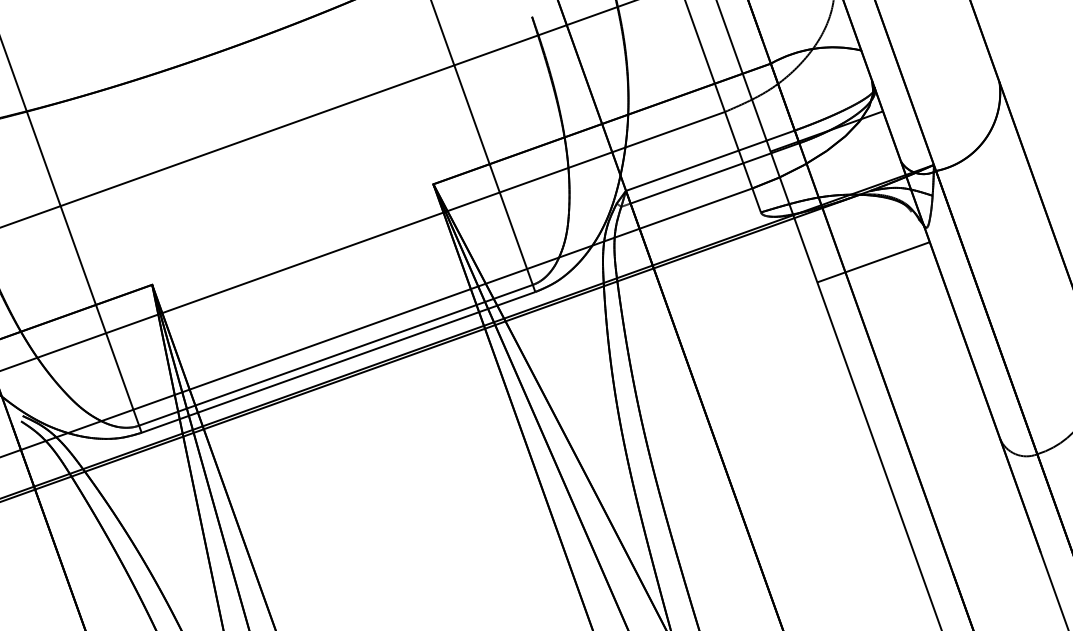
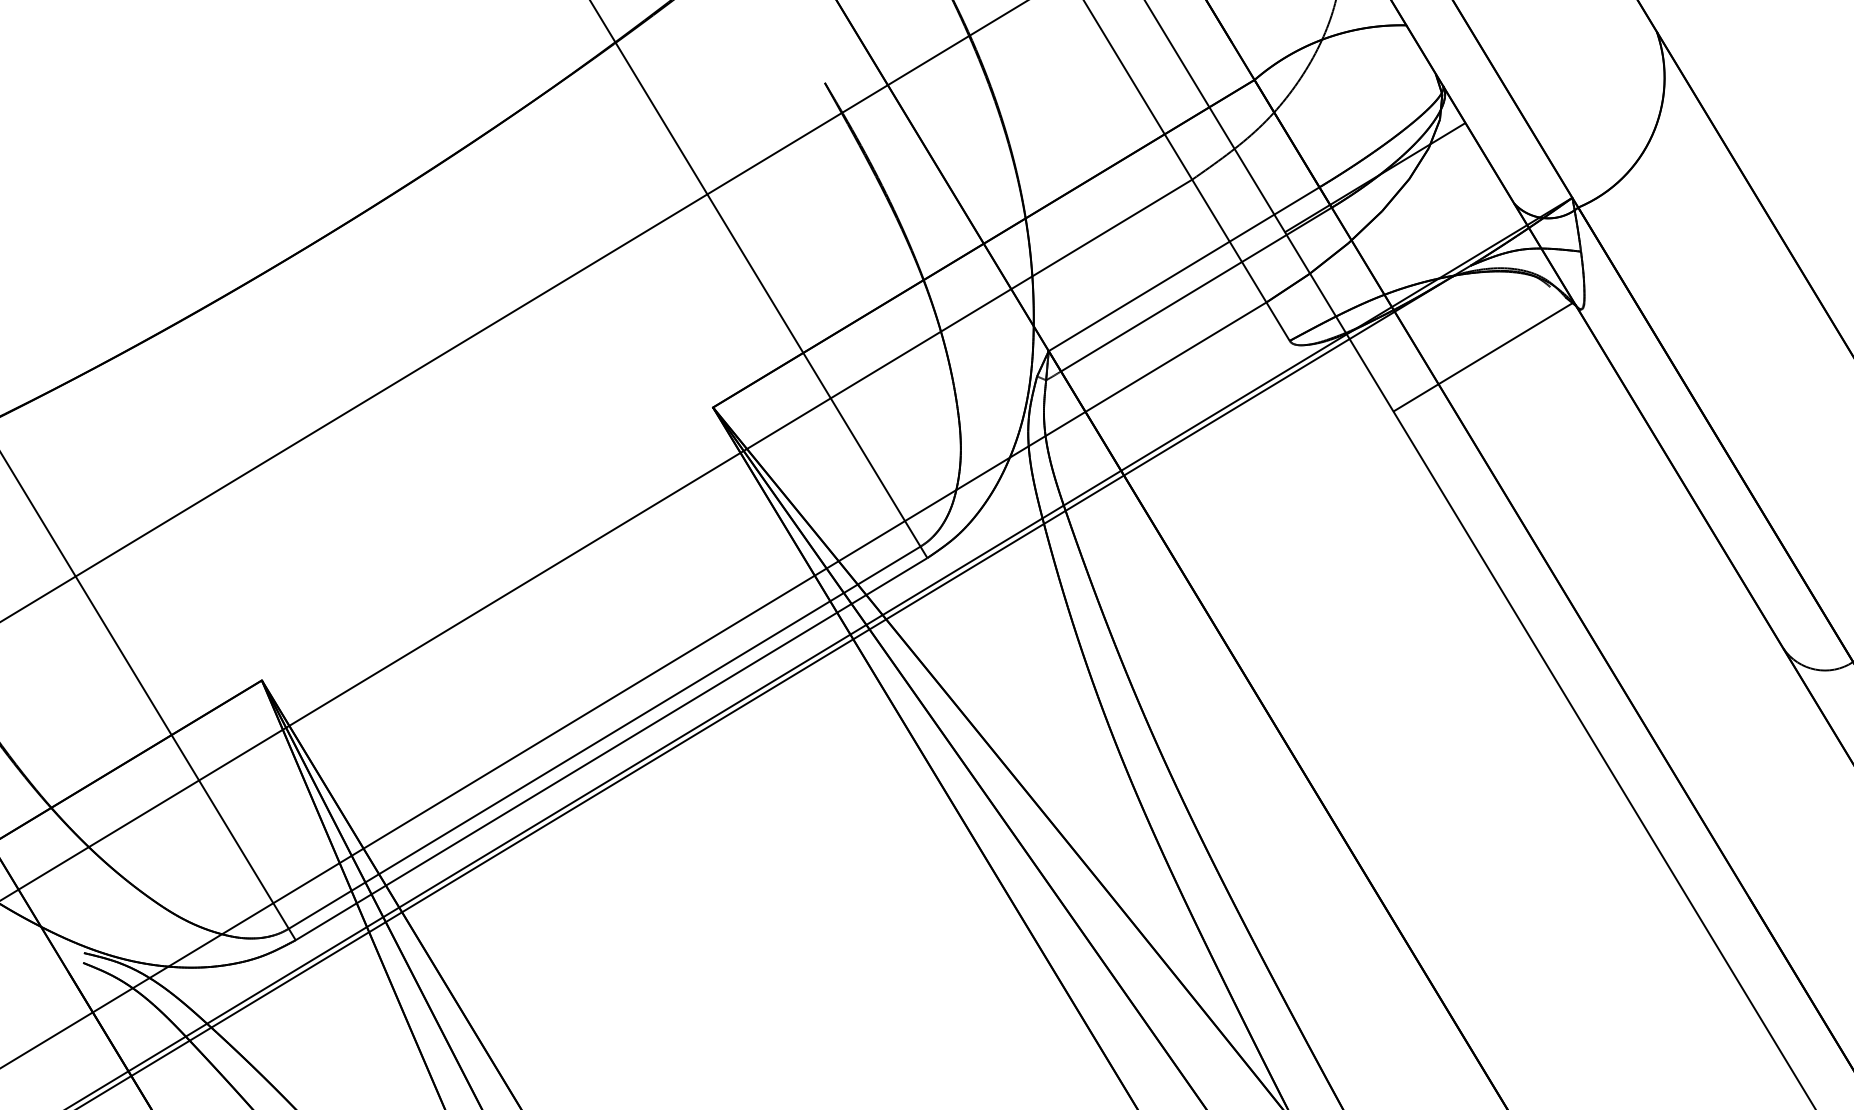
line: (873, 262) -> (1483, 357), moved

